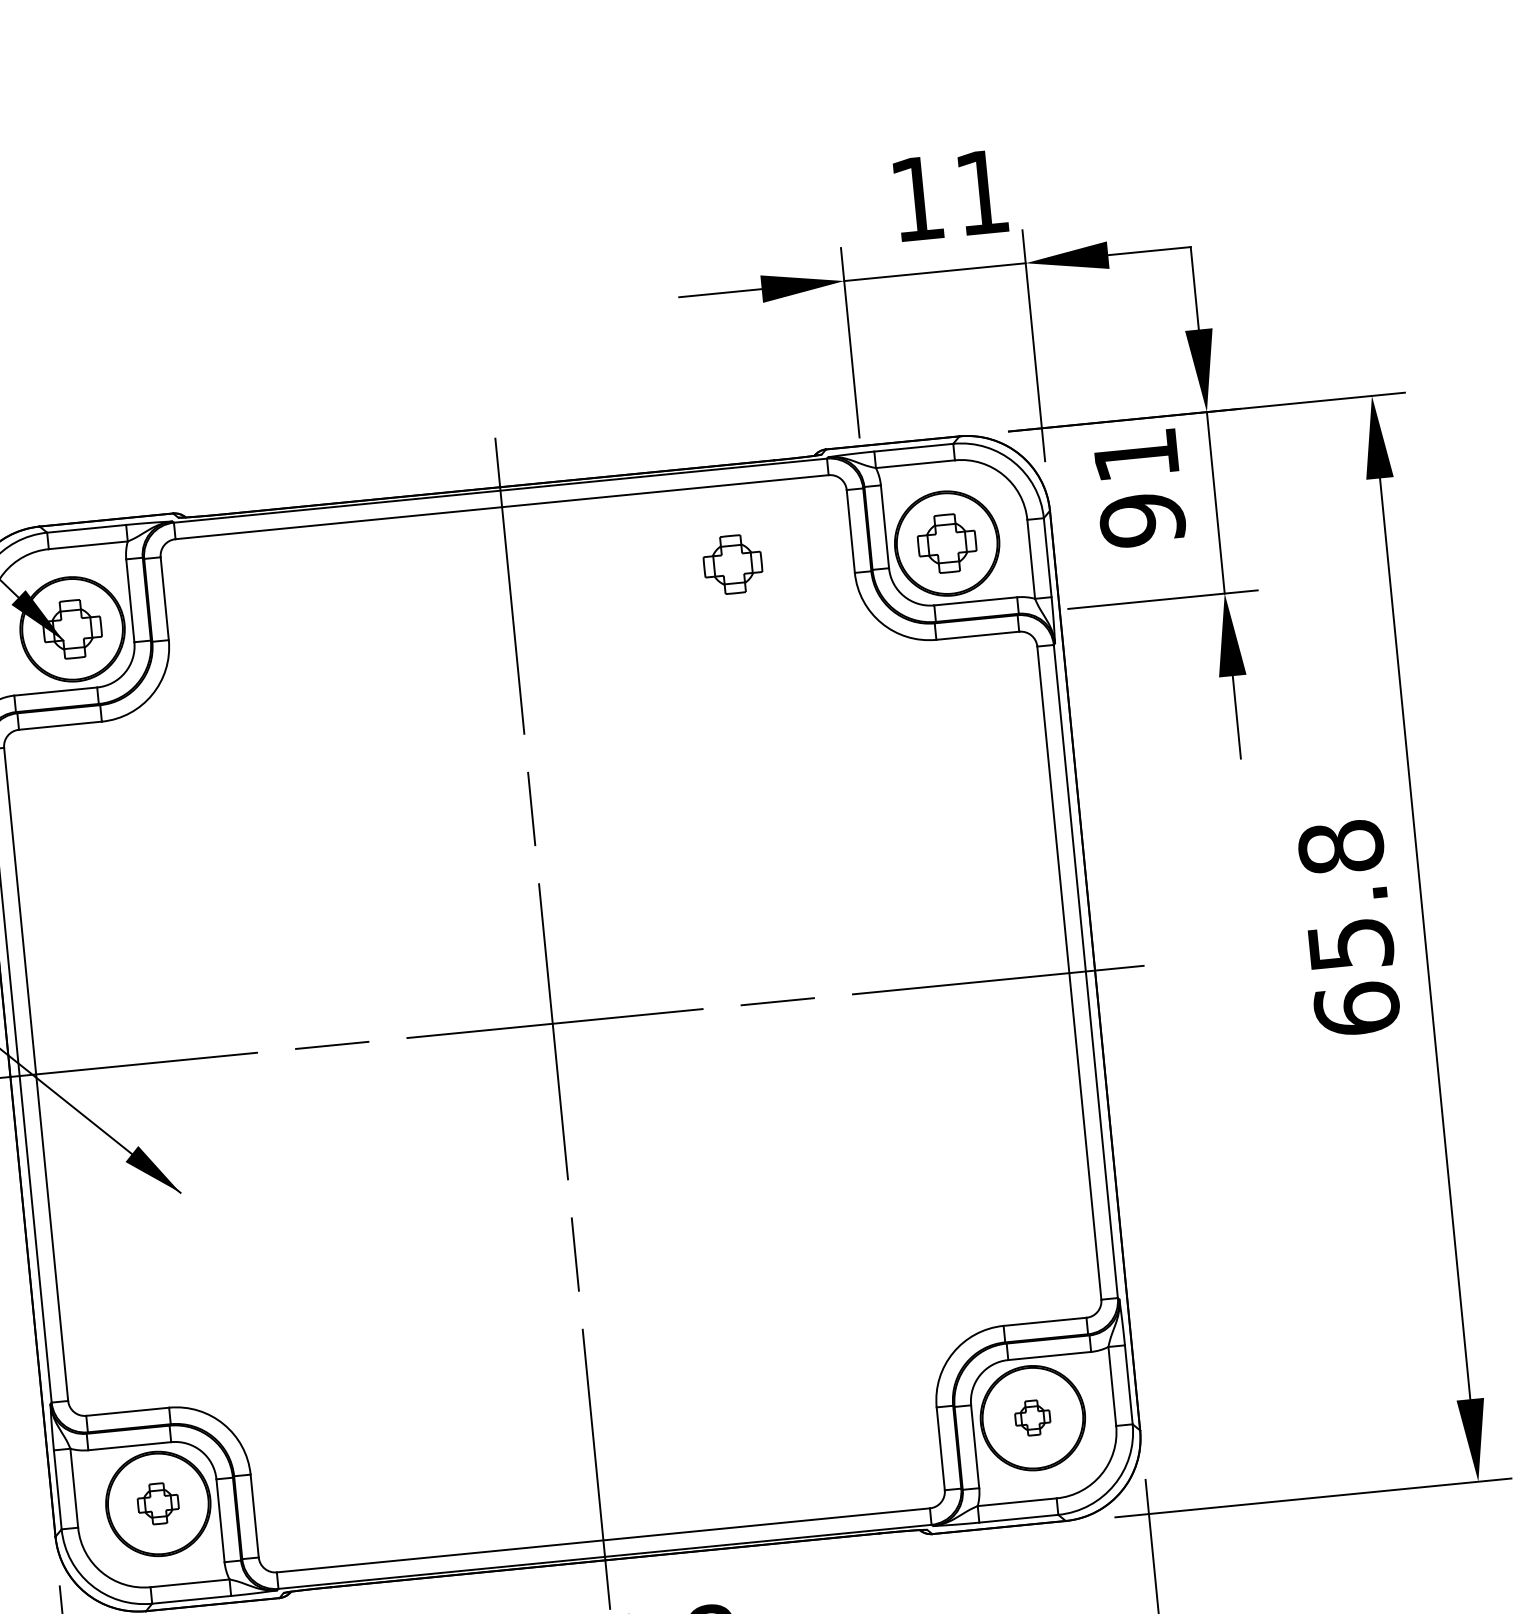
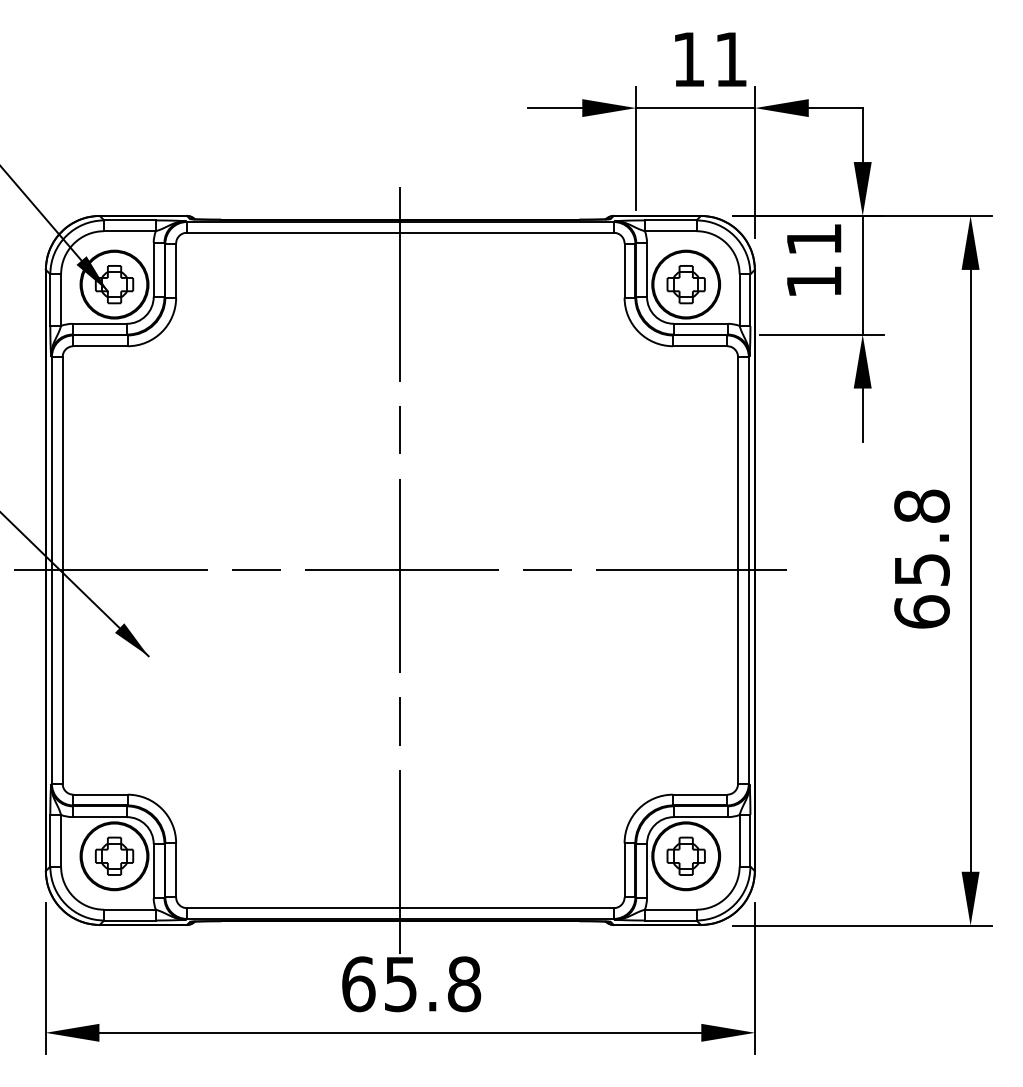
text: (1142, 519) -> (814, 281), 91 -> 11
part: (731, 564) -> (545, 284), removed
part: (1031, 1417) -> (685, 855), size x1.67
part: (158, 1502) -> (114, 855), size x1.43

